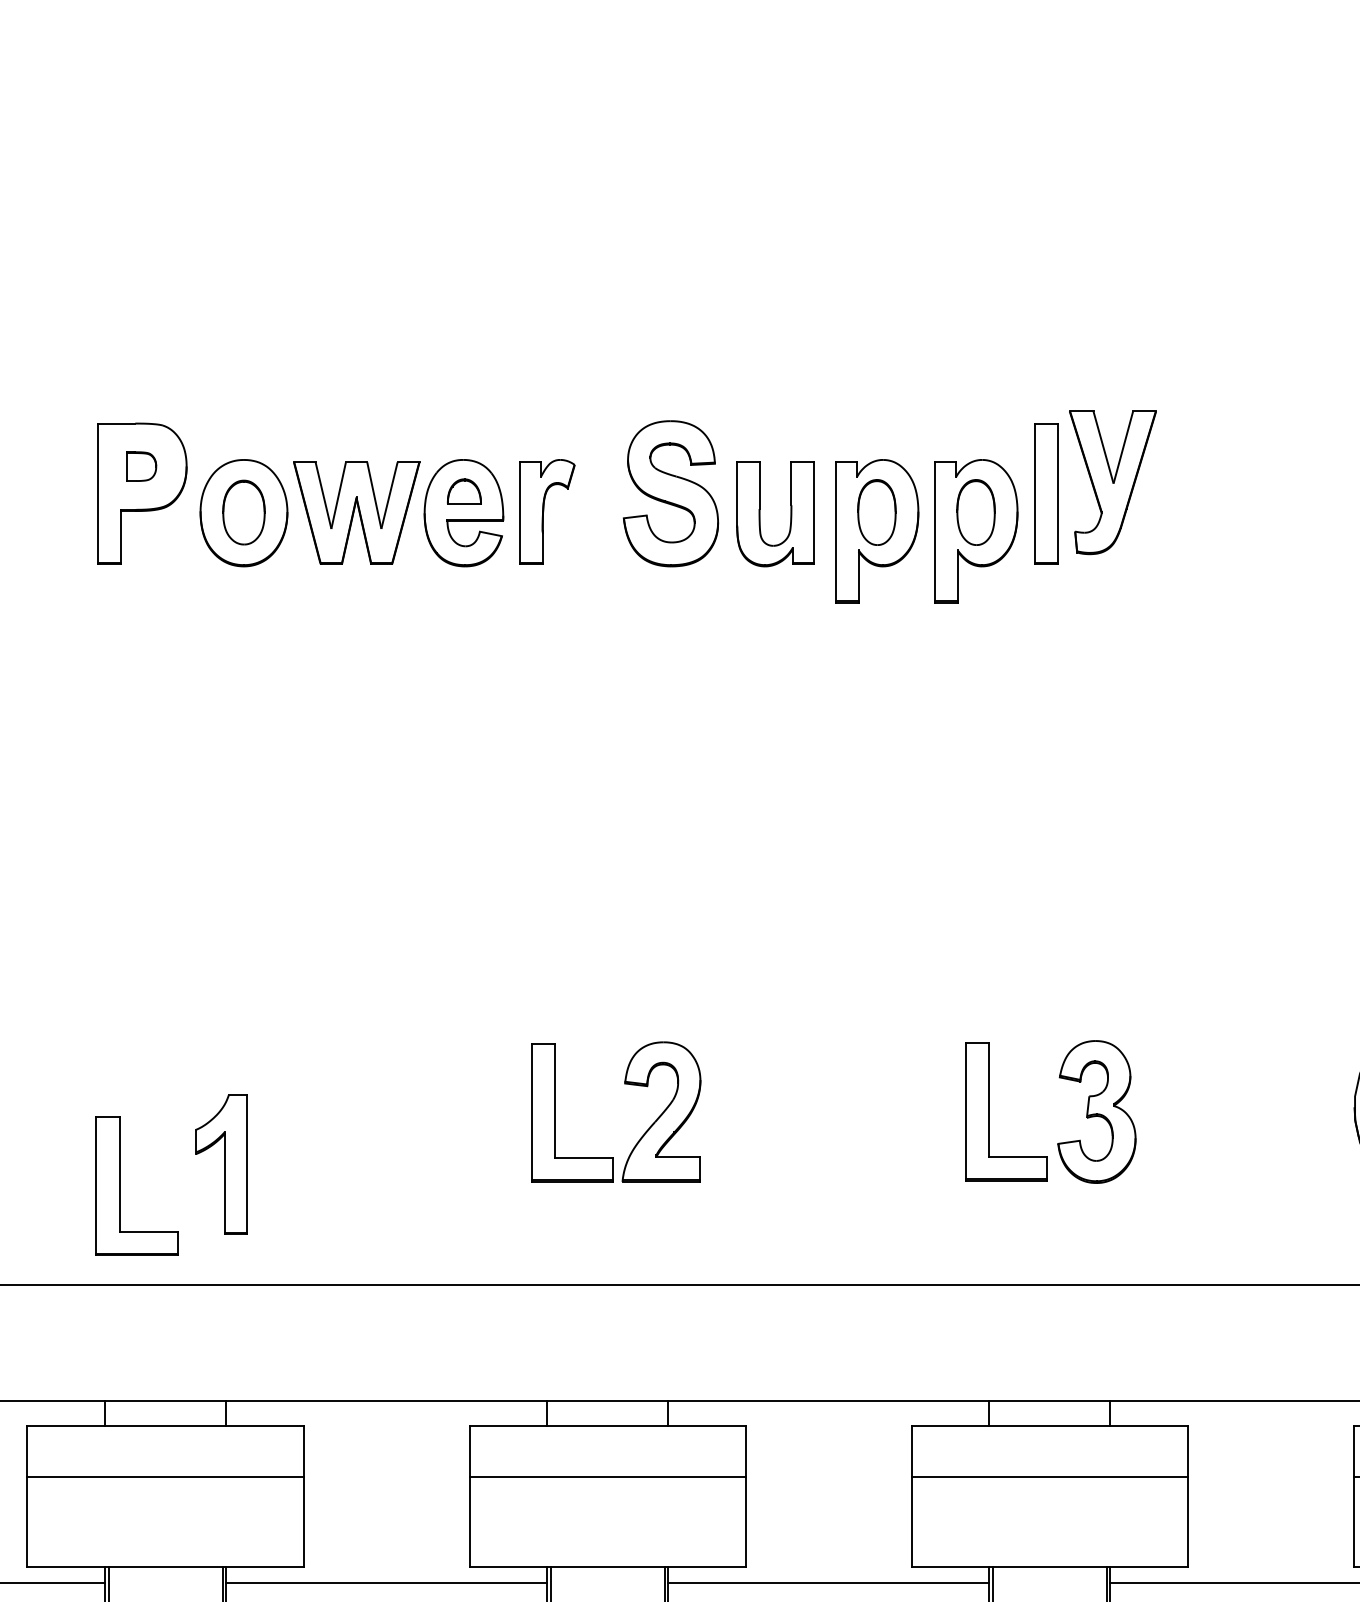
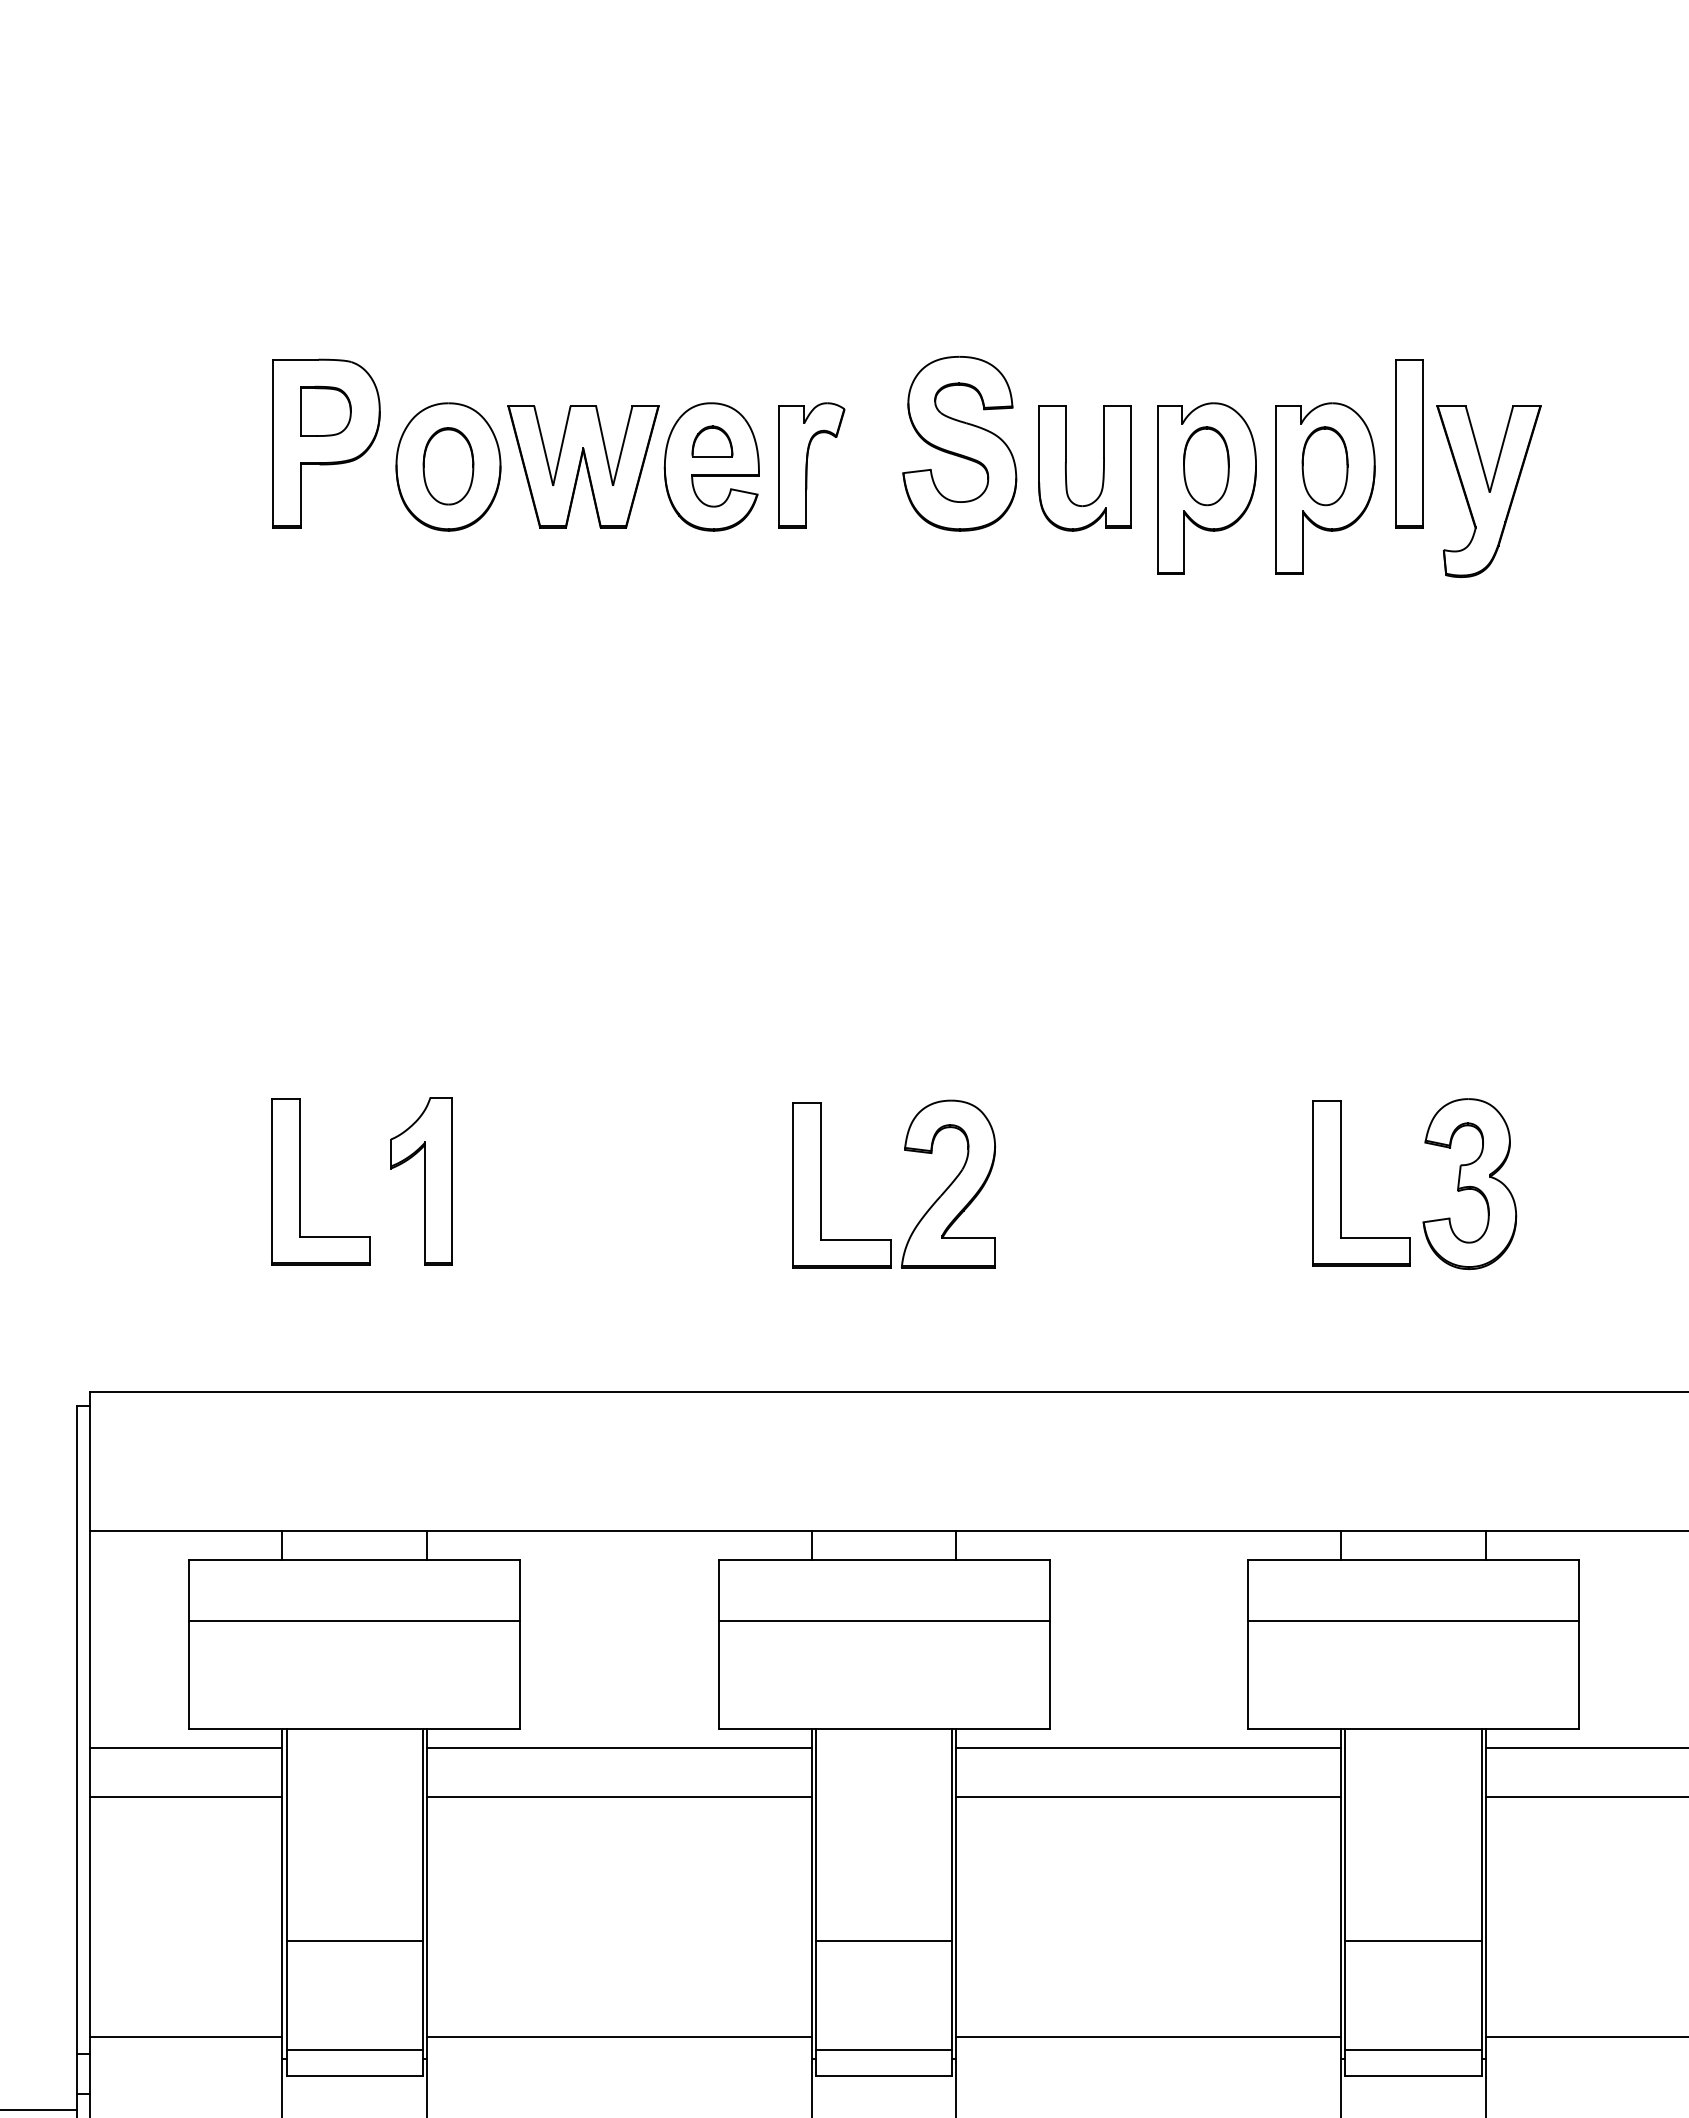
part: (141, 465) -> (325, 410), size x1.43
part: (1112, 482) -> (1488, 491), moved
part: (221, 1164) -> (421, 1181), moved
part: (120, 1185) -> (300, 1181), moved

